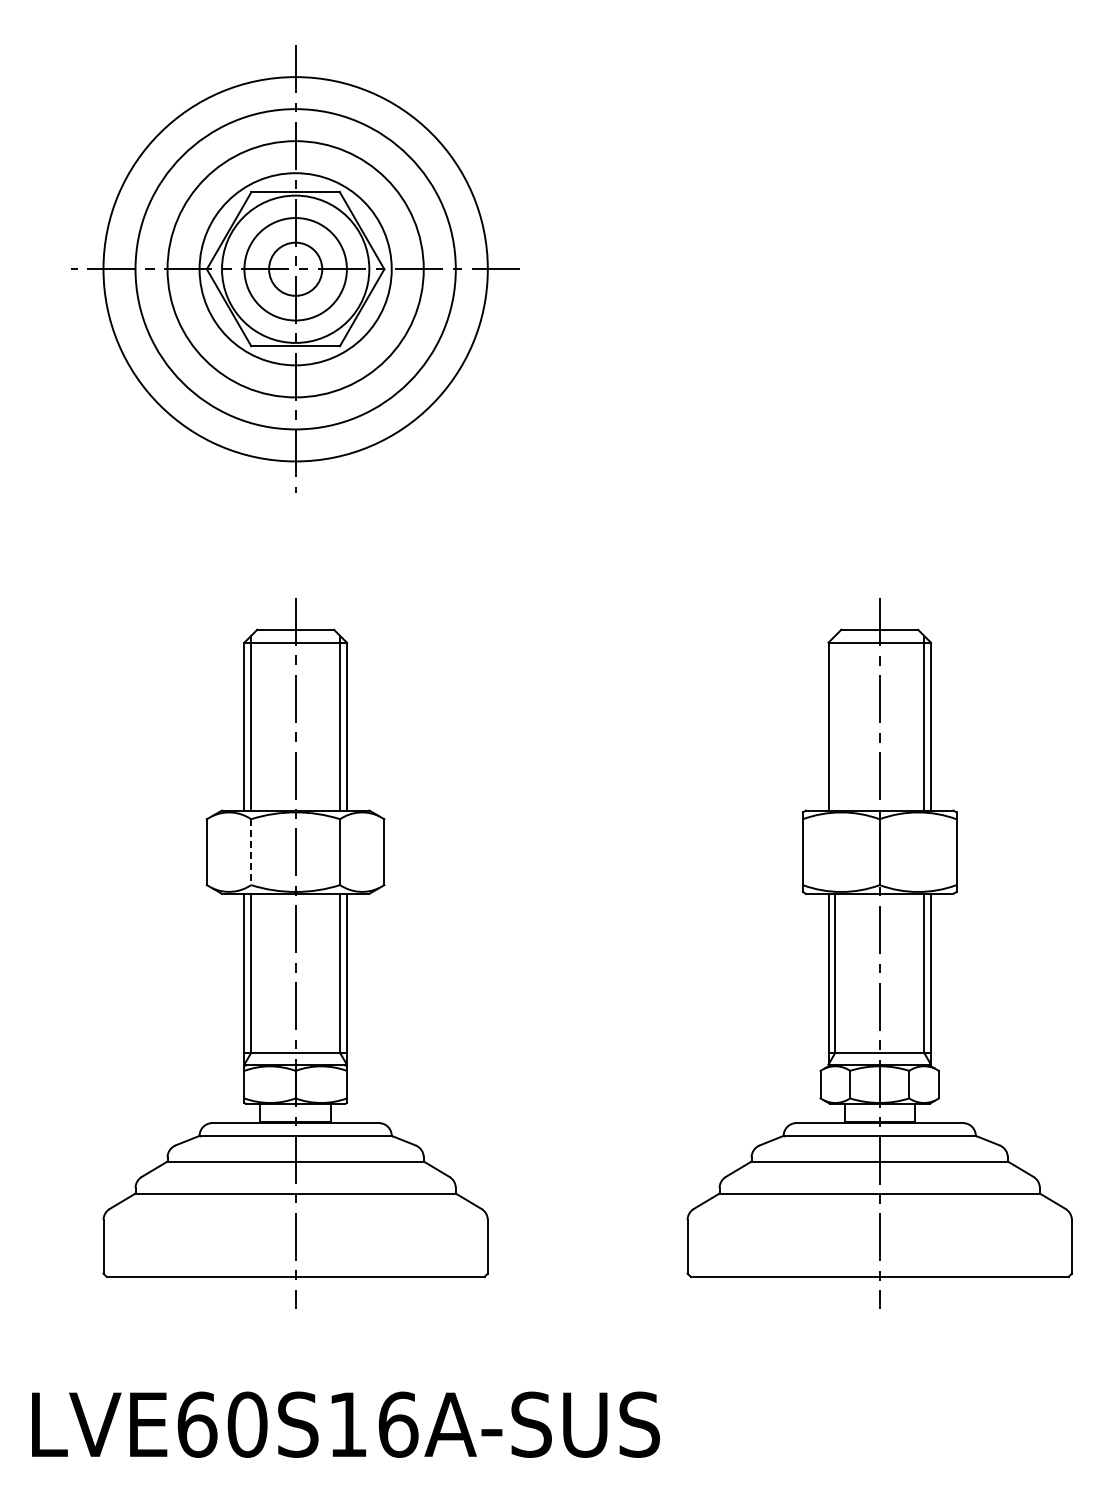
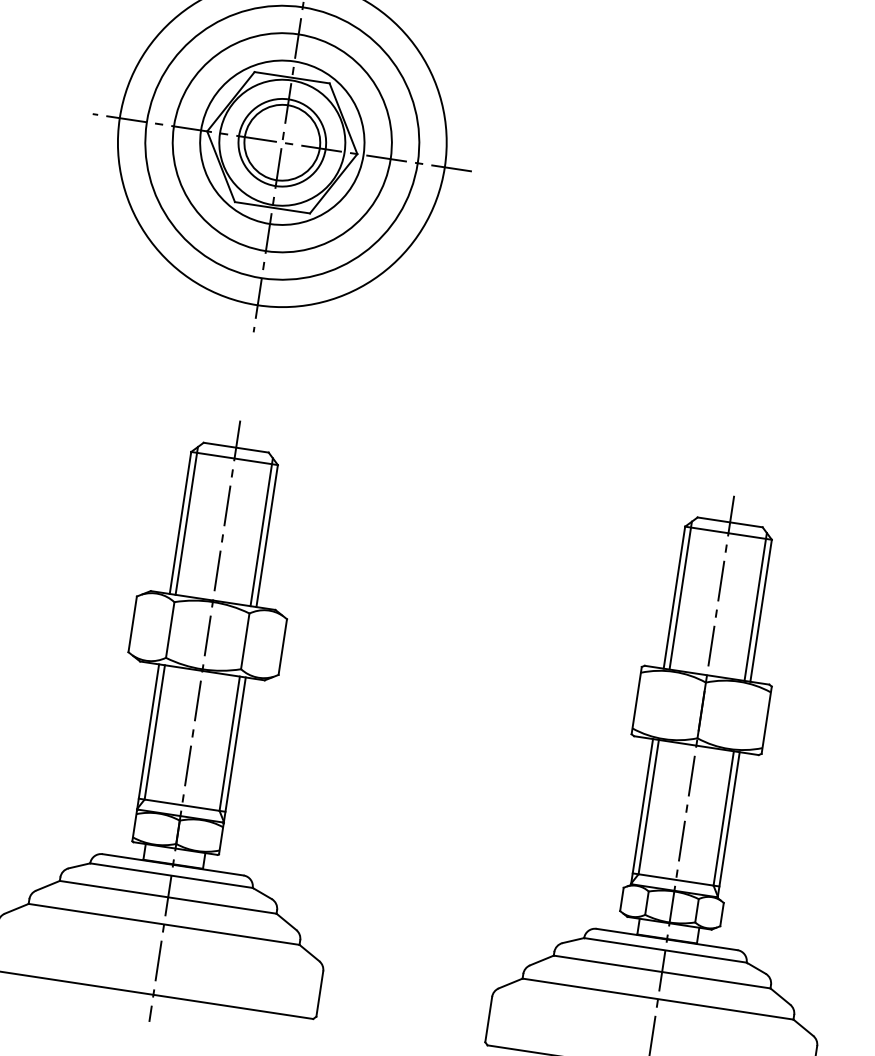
circle: (295, 268) -> (282, 142), size x1.67
line: (835, 722) -> (680, 595), added
line: (251, 852) -> (170, 630), dashed -> solid

